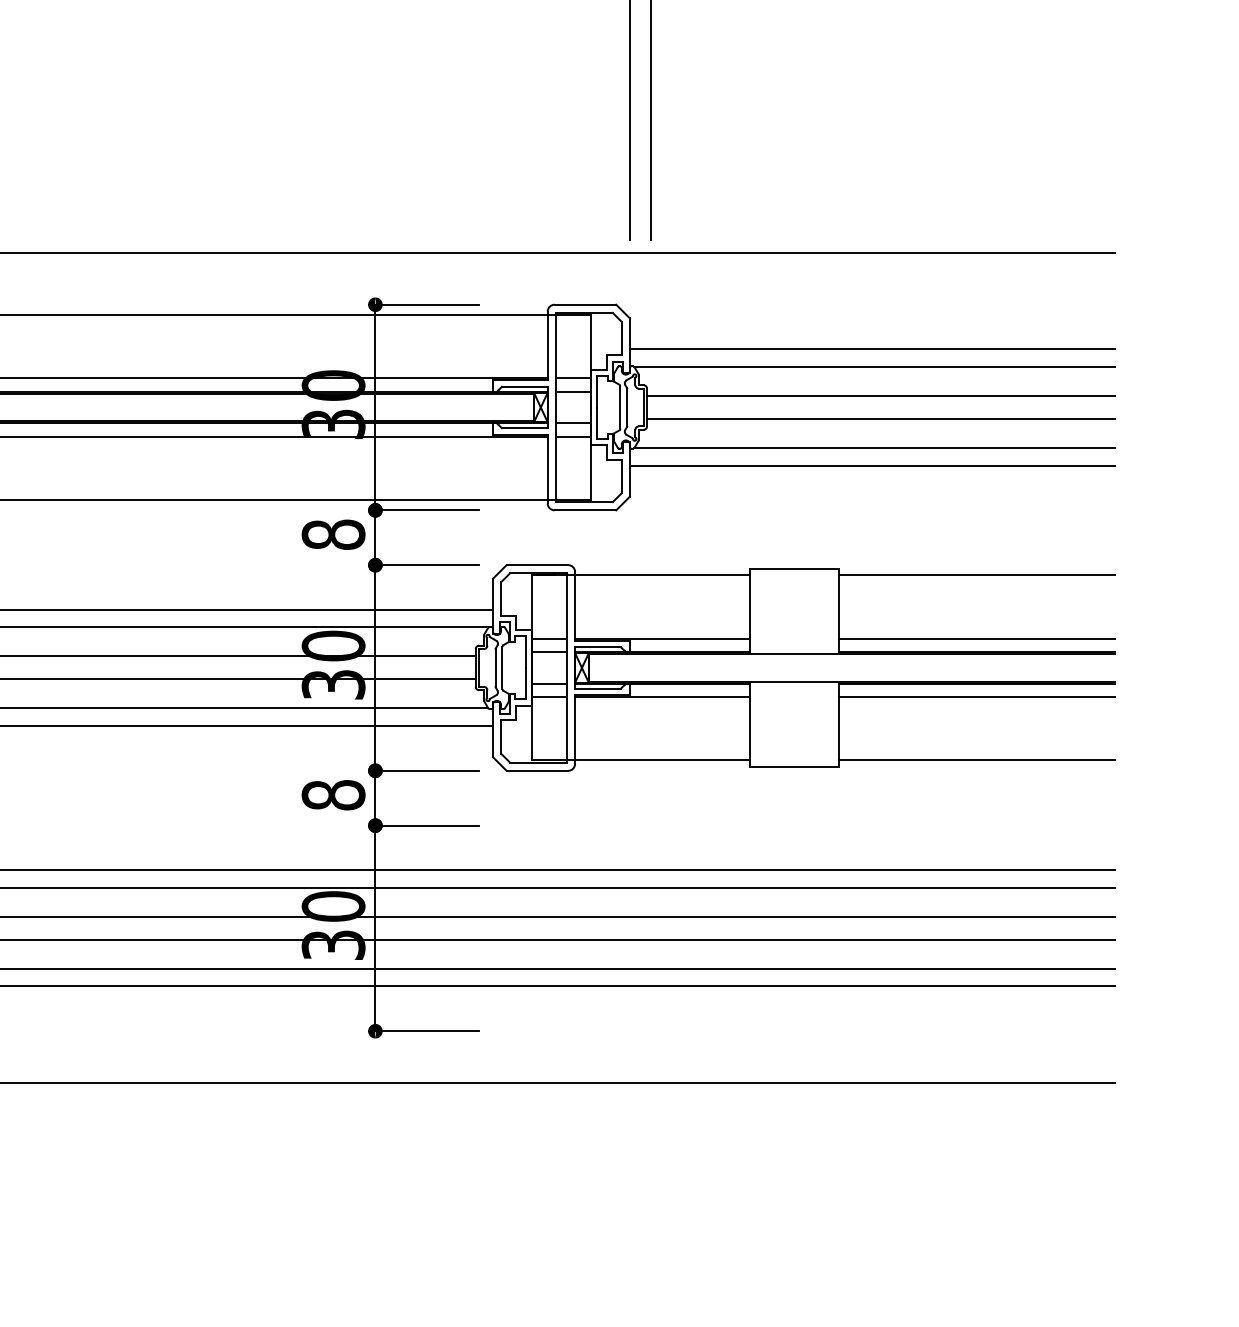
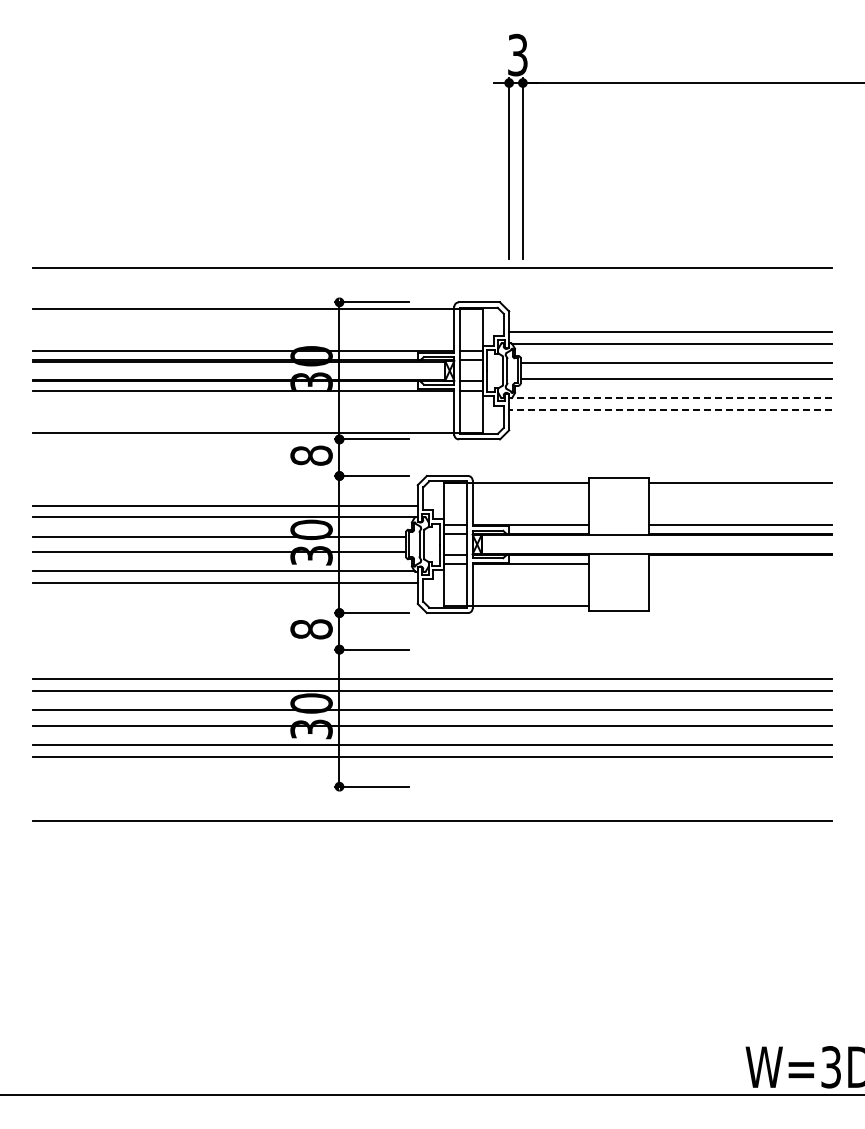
line: (873, 447) -> (671, 397), solid -> dashed
line: (871, 465) -> (670, 409), solid -> dashed
line: (976, 697) -> (740, 564), removed
line: (976, 760) -> (740, 606), removed

